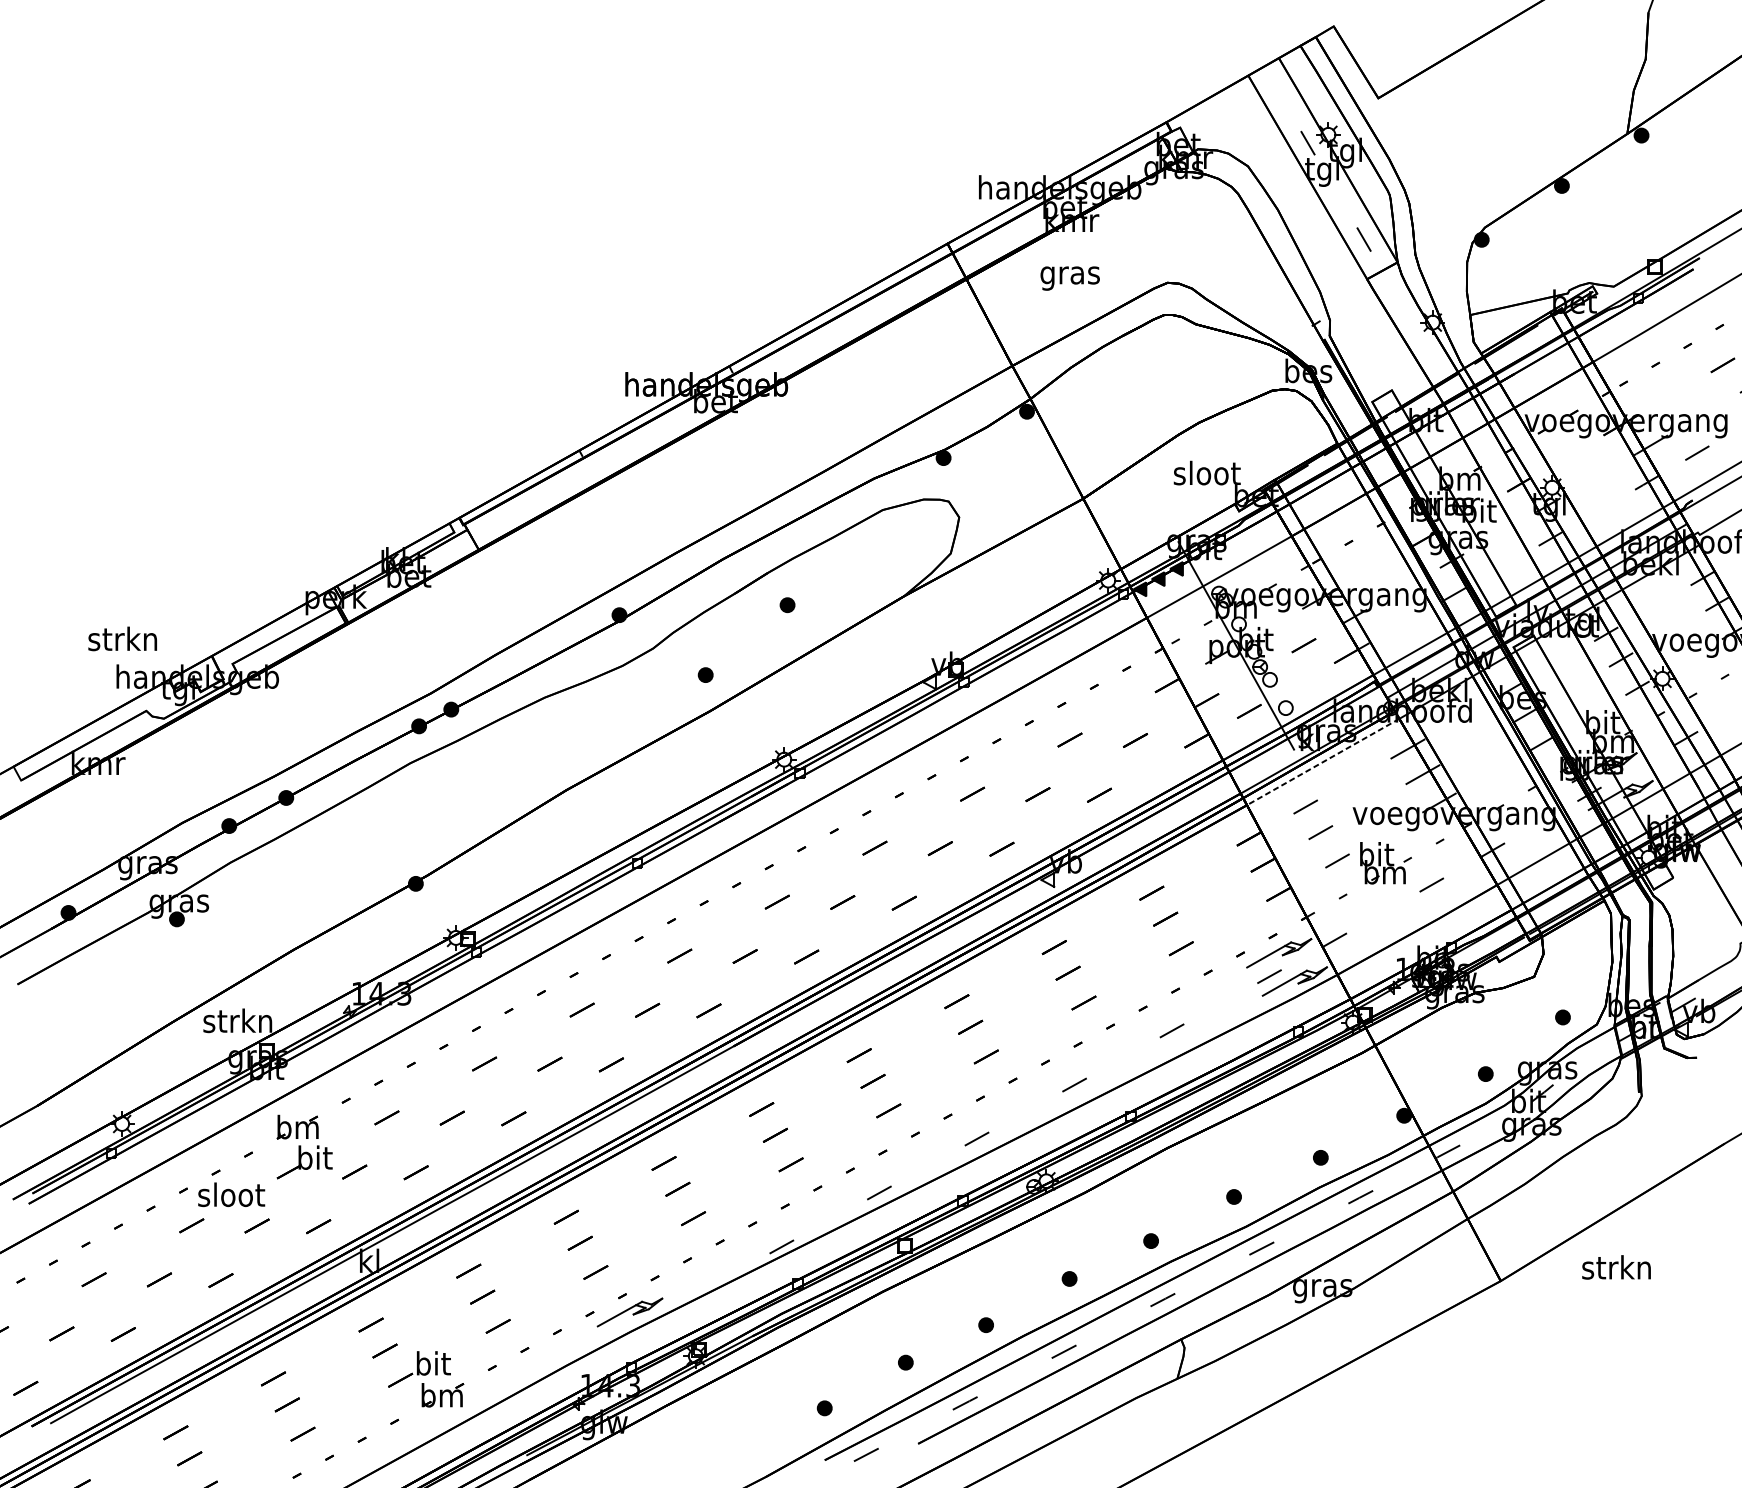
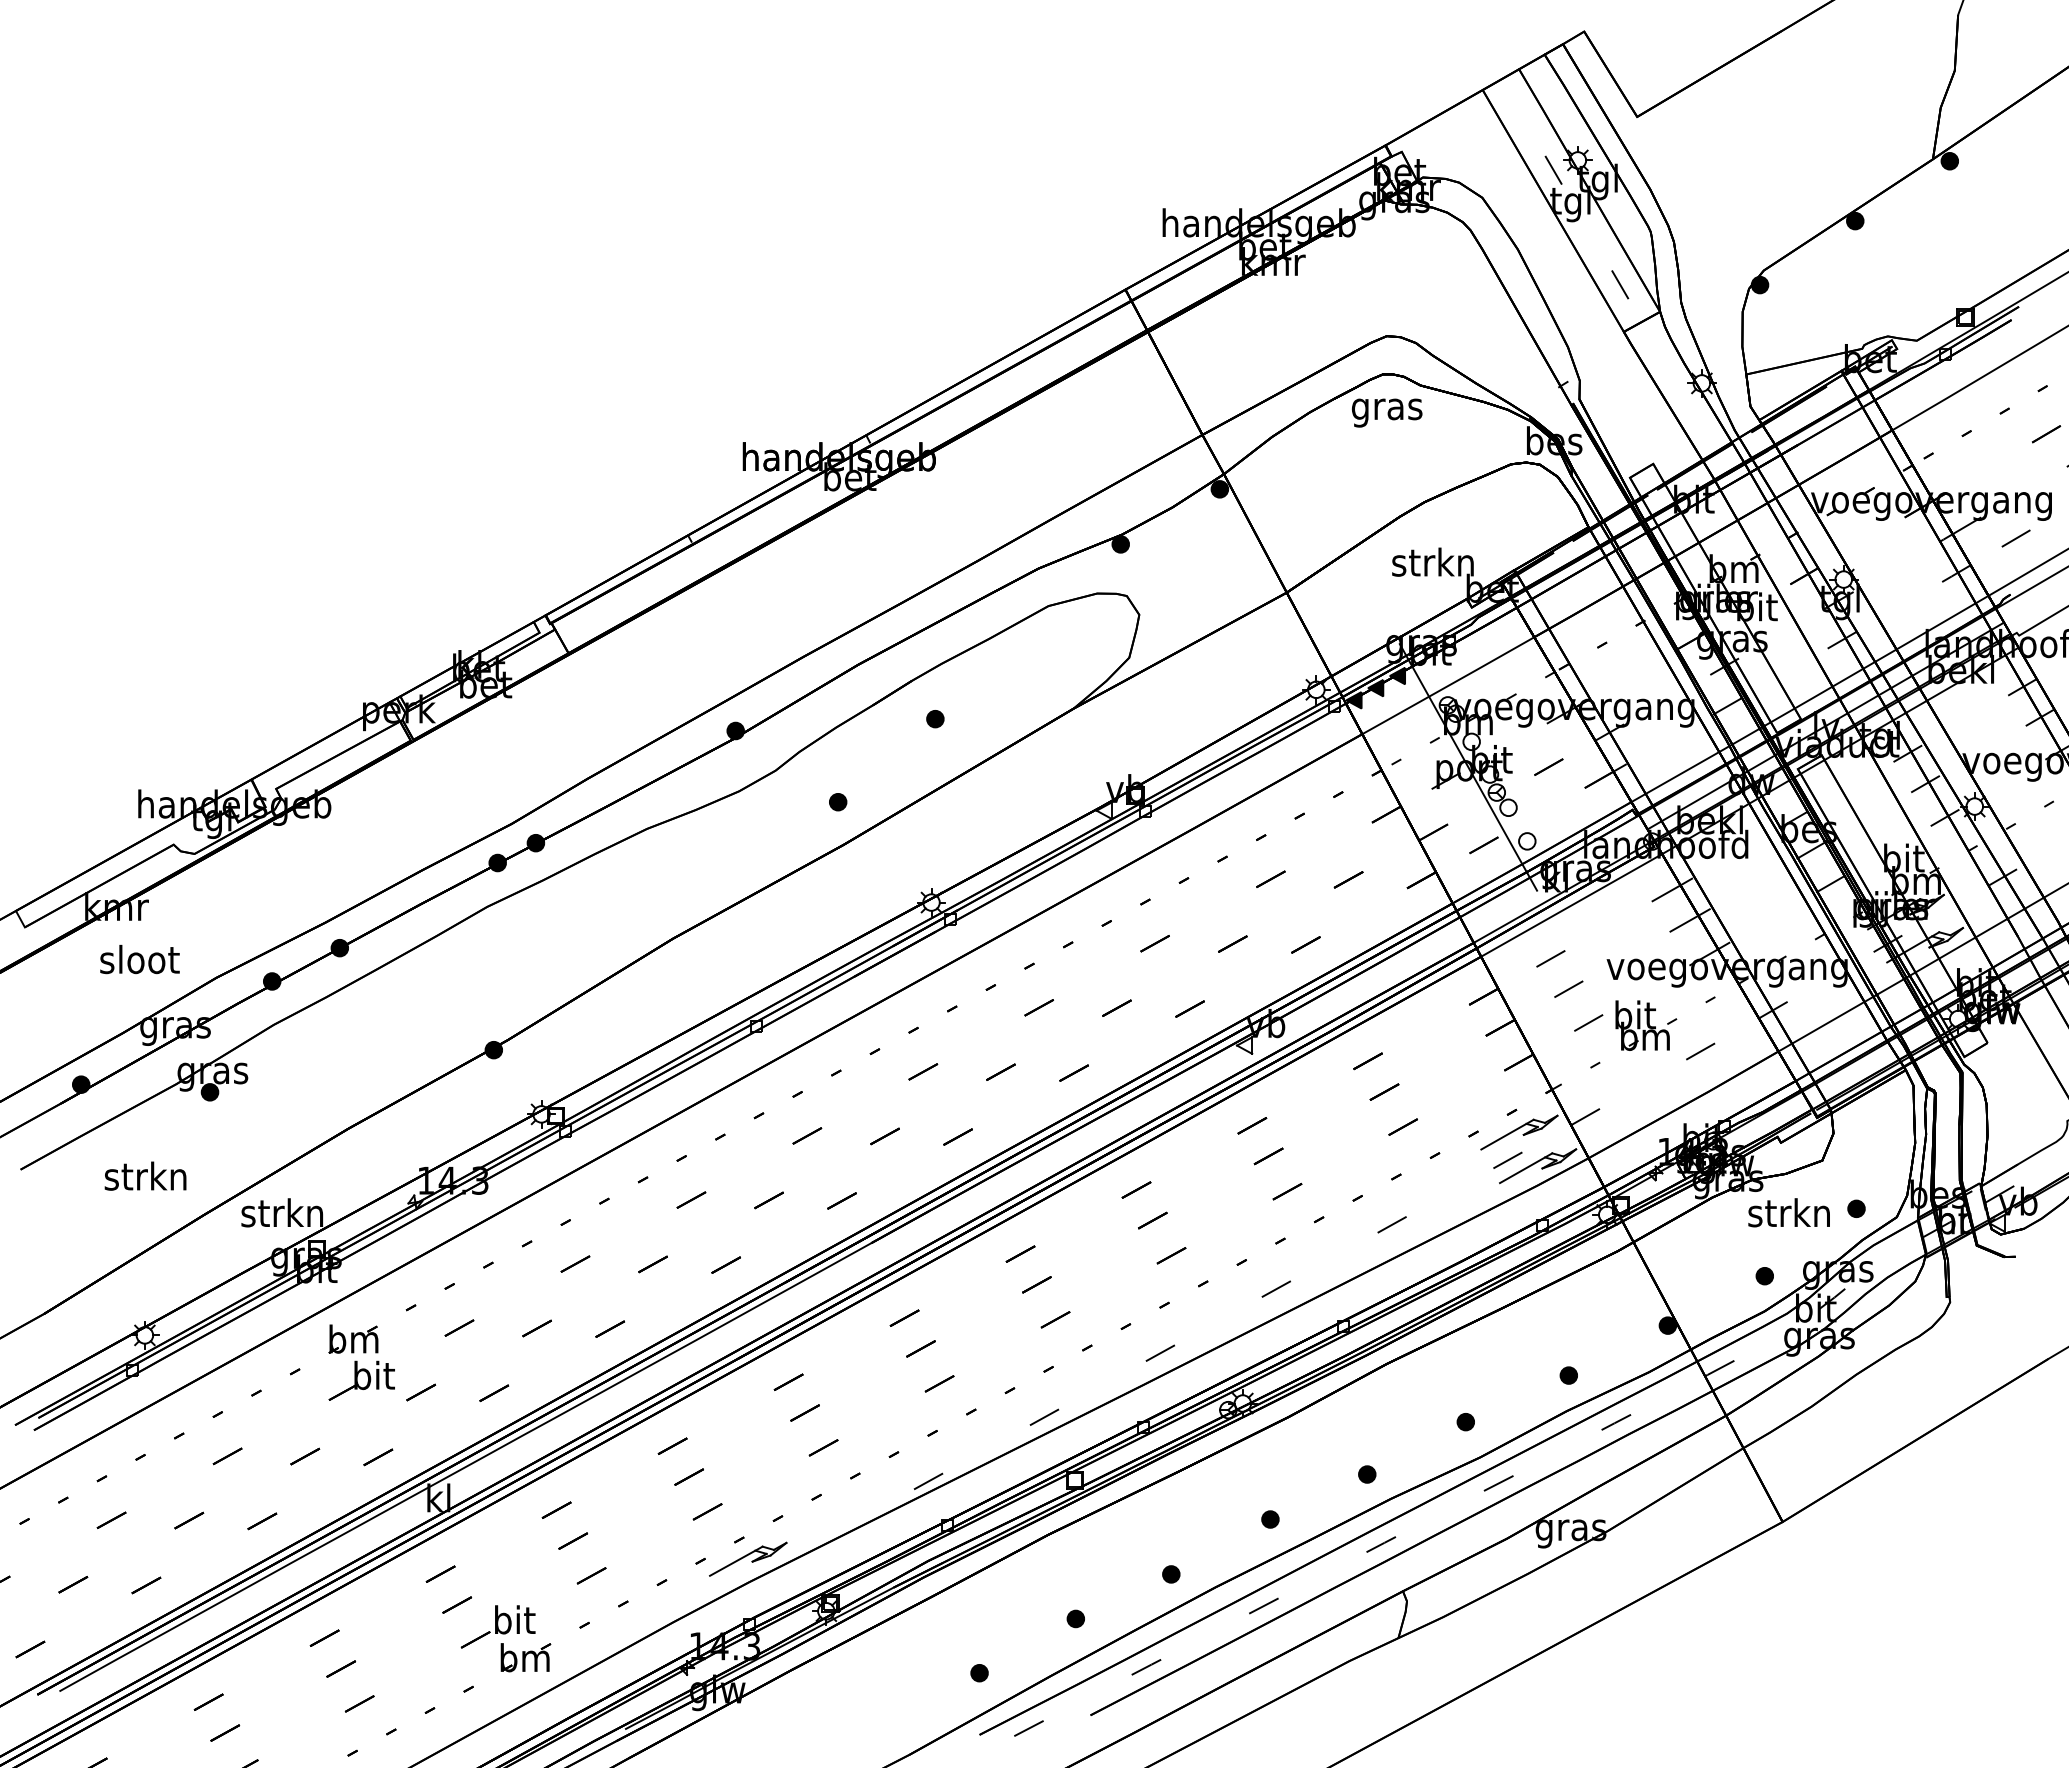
text: (1070, 278) -> (1387, 412), moved
text: (1206, 472) -> (1432, 561), sloot -> strkn
text: (122, 638) -> (145, 1175), moved
line: (1323, 762) -> (1571, 905), dashed -> solid
text: (231, 1194) -> (139, 959), moved
text: (1615, 1267) -> (1788, 1212), moved

